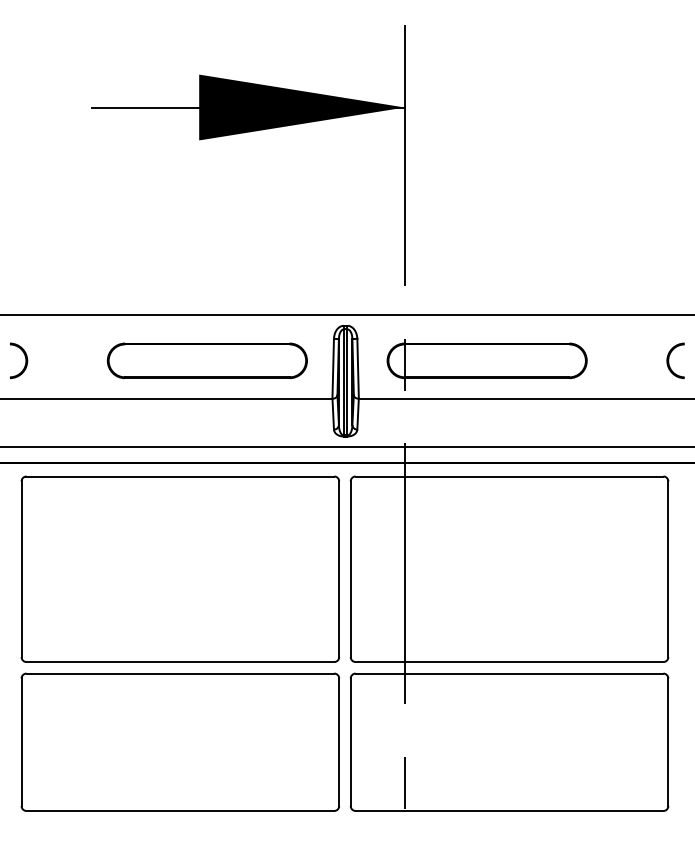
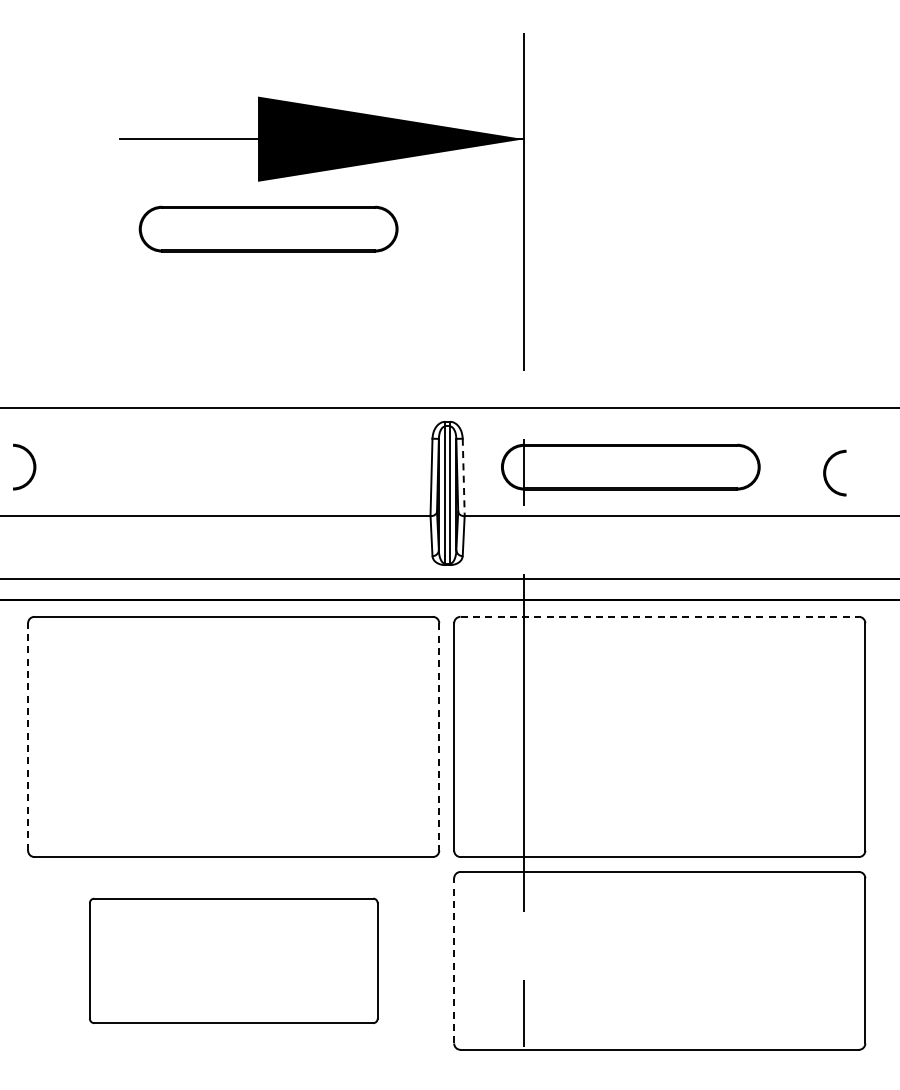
part: (207, 360) -> (268, 228), moved
part: (669, 360) -> (826, 472), moved
line: (357, 368) -> (463, 477), solid -> dashed
line: (510, 476) -> (660, 616), solid -> dashed
line: (21, 568) -> (28, 736), solid -> dashed
line: (339, 568) -> (439, 736), solid -> dashed
part: (180, 741) -> (233, 960), size x0.7
line: (350, 741) -> (454, 960), solid -> dashed

